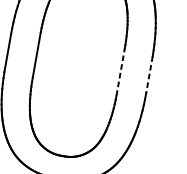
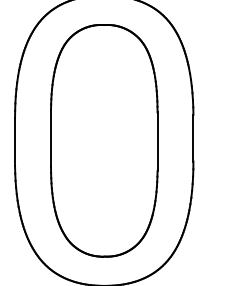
line: (120, 72) -> (157, 141), dashed -> solid
line: (149, 74) -> (193, 138), dashed -> solid

